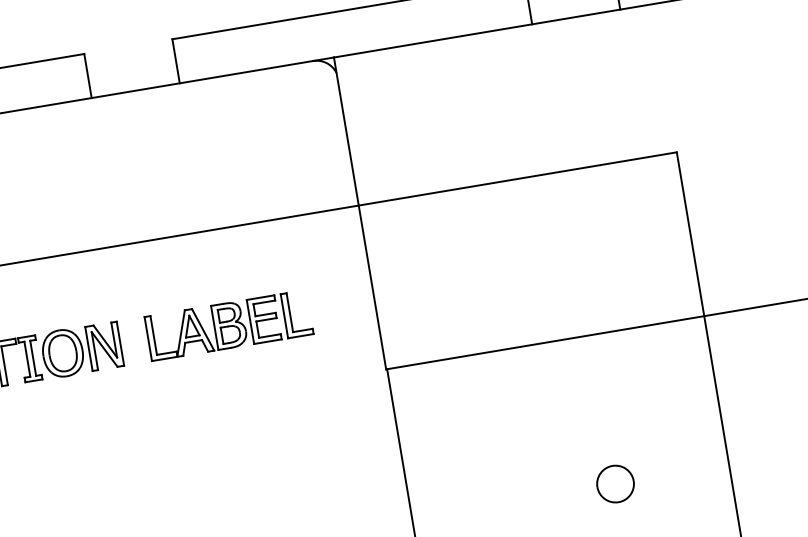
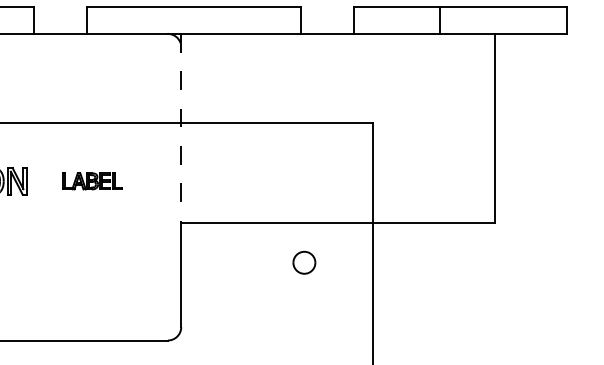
line: (359, 213) -> (180, 128), solid -> dashed
part: (229, 325) -> (92, 181), size x0.6
part: (615, 483) -> (304, 262), moved

